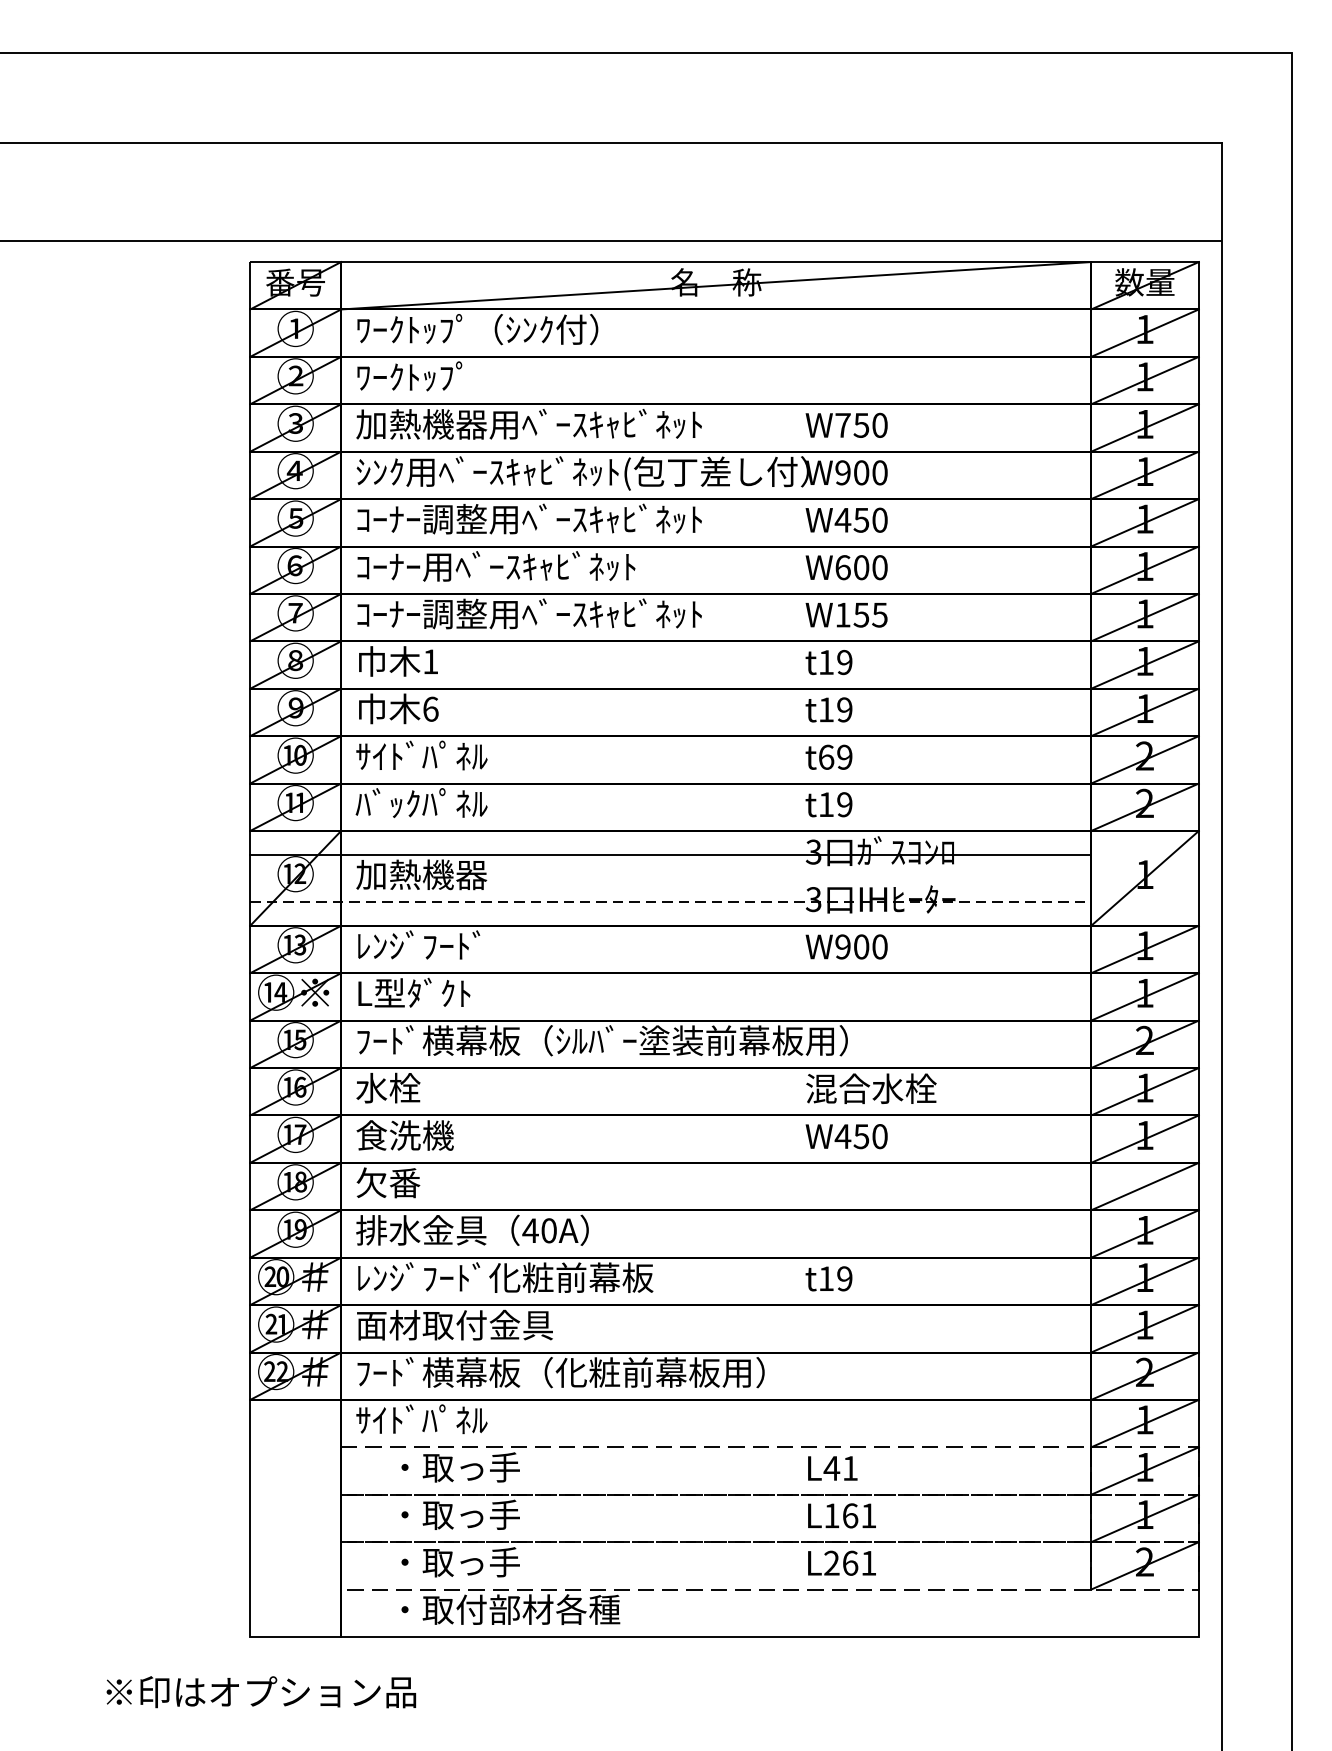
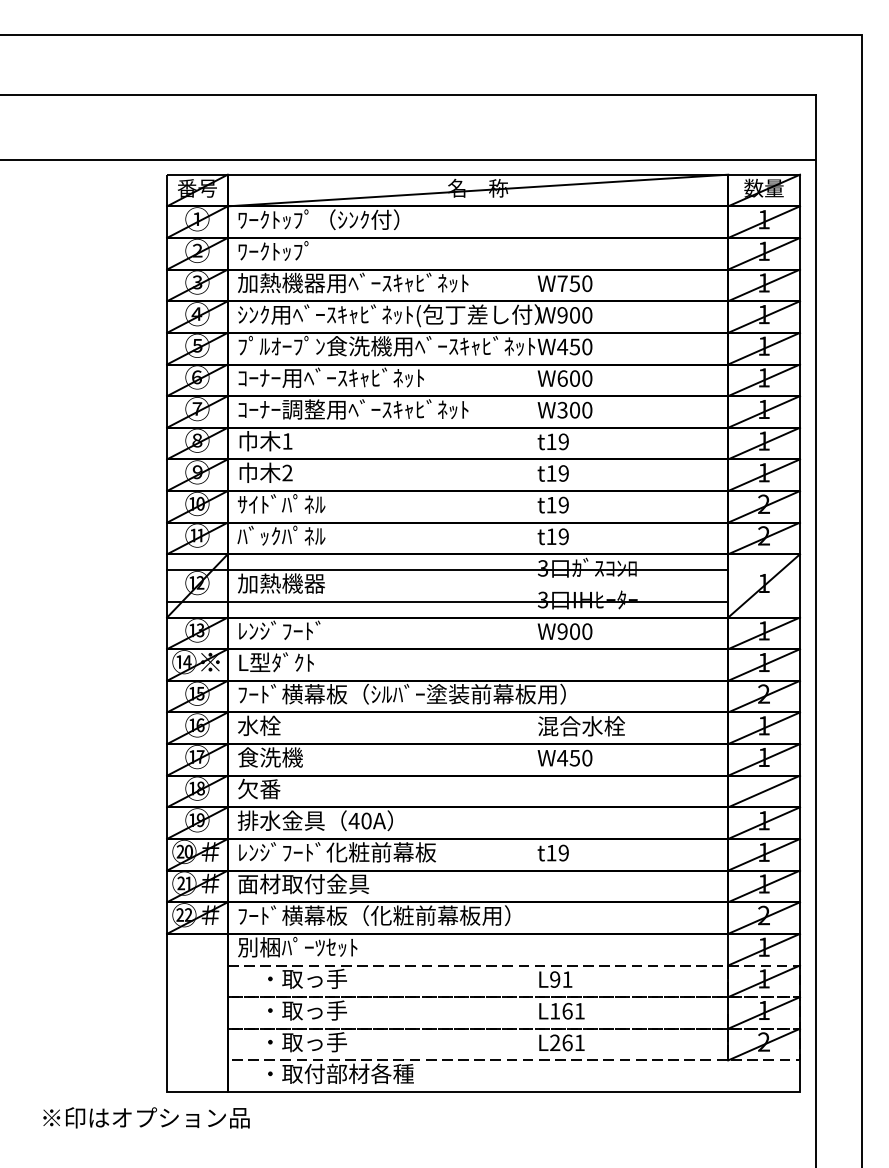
text: (579, 518) -> (386, 345), ｺｰﾅｰ調整用ﾍﾞｰｽｷｬﾋﾞﾈｯﾄ -> ﾌﾟﾙｵｰﾌﾟﾝ食洗機用ﾍﾞｰｽｷｬﾋﾞﾈｯﾄ
text: (860, 613) -> (574, 409), W155 -> W300
text: (430, 708) -> (287, 472), 6 -> 2
text: (826, 756) -> (551, 504), t69 -> t19
line: (670, 901) -> (447, 601), dashed -> solid
text: (445, 1420) -> (297, 947), ｻｲﾄﾞﾊﾟﾈﾙ -> 別梱ﾊﾟｰﾂｾｯﾄ
text: (830, 1468) -> (554, 979), L41 -> L91
text: (261, 1691) -> (146, 1117), moved

